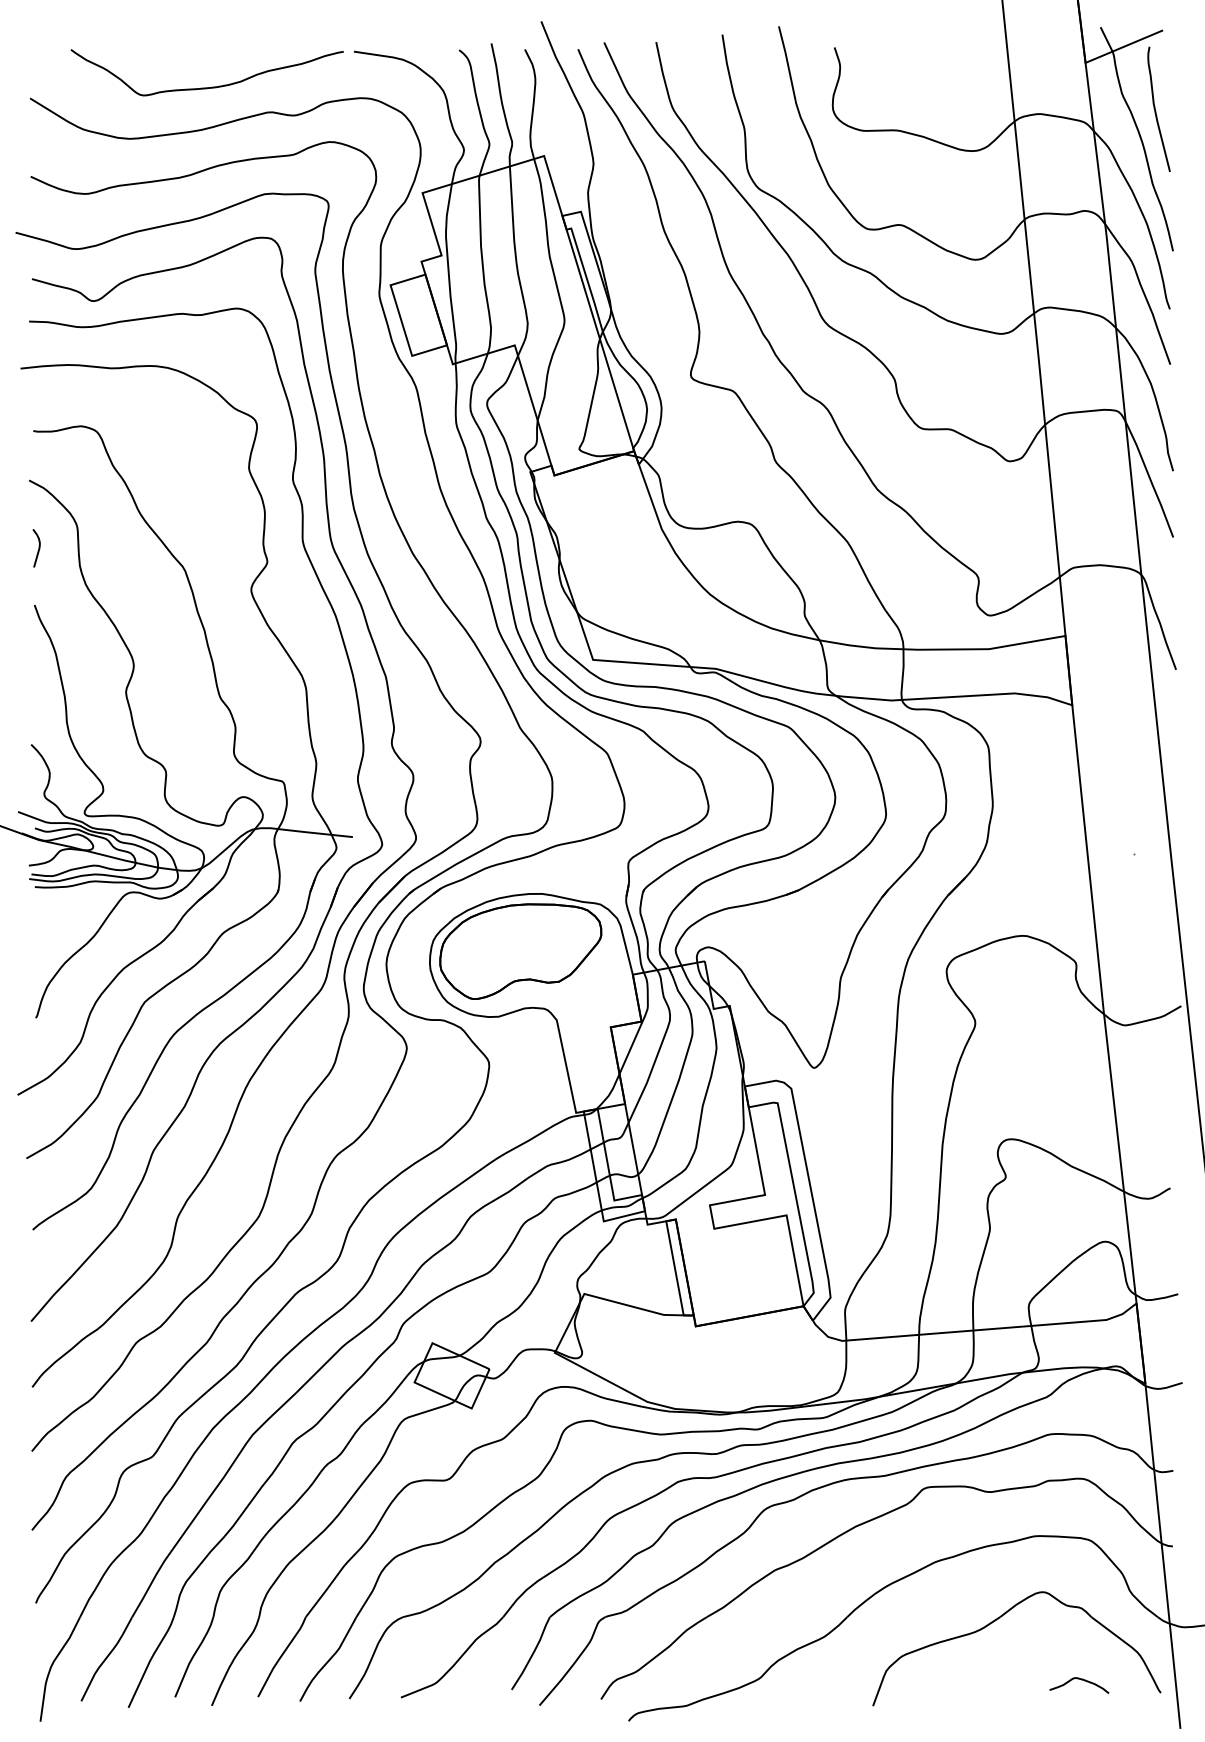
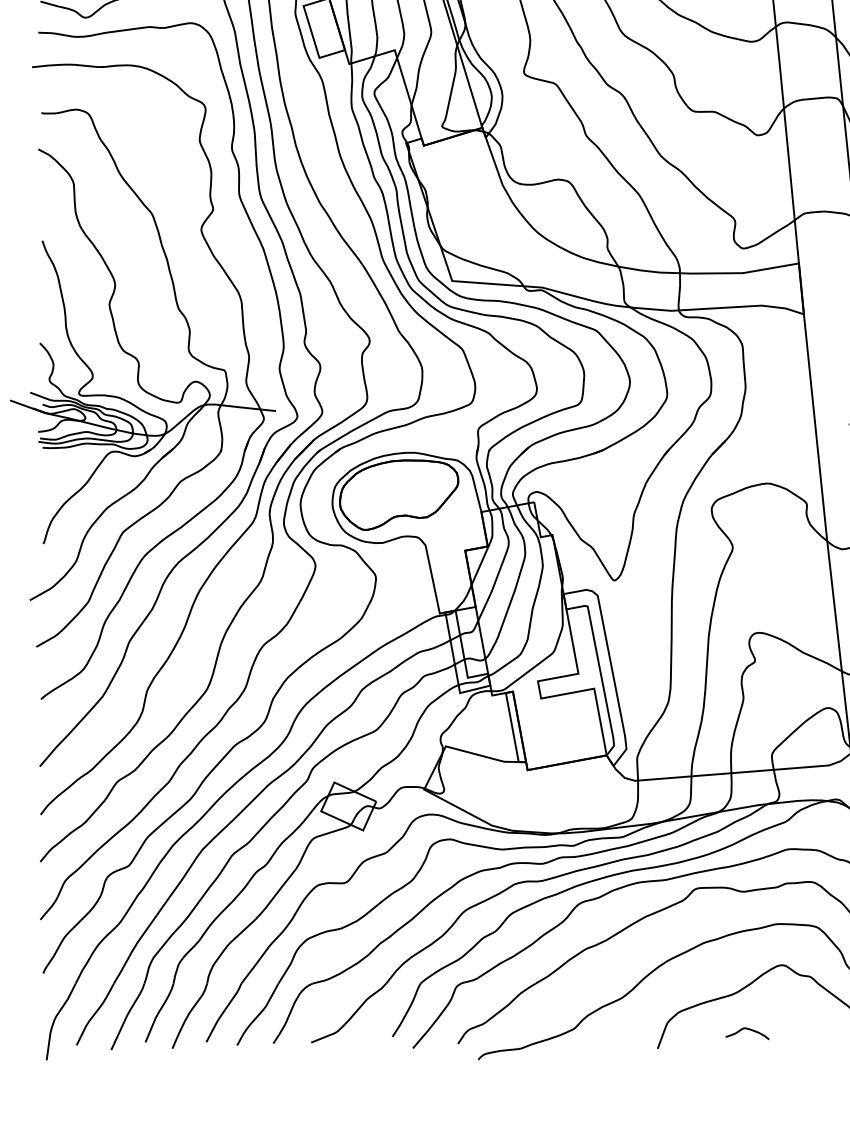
curve: (38, 548) -> (45, 199), removed
curve: (1081, 1680) -> (749, 1030), moved

